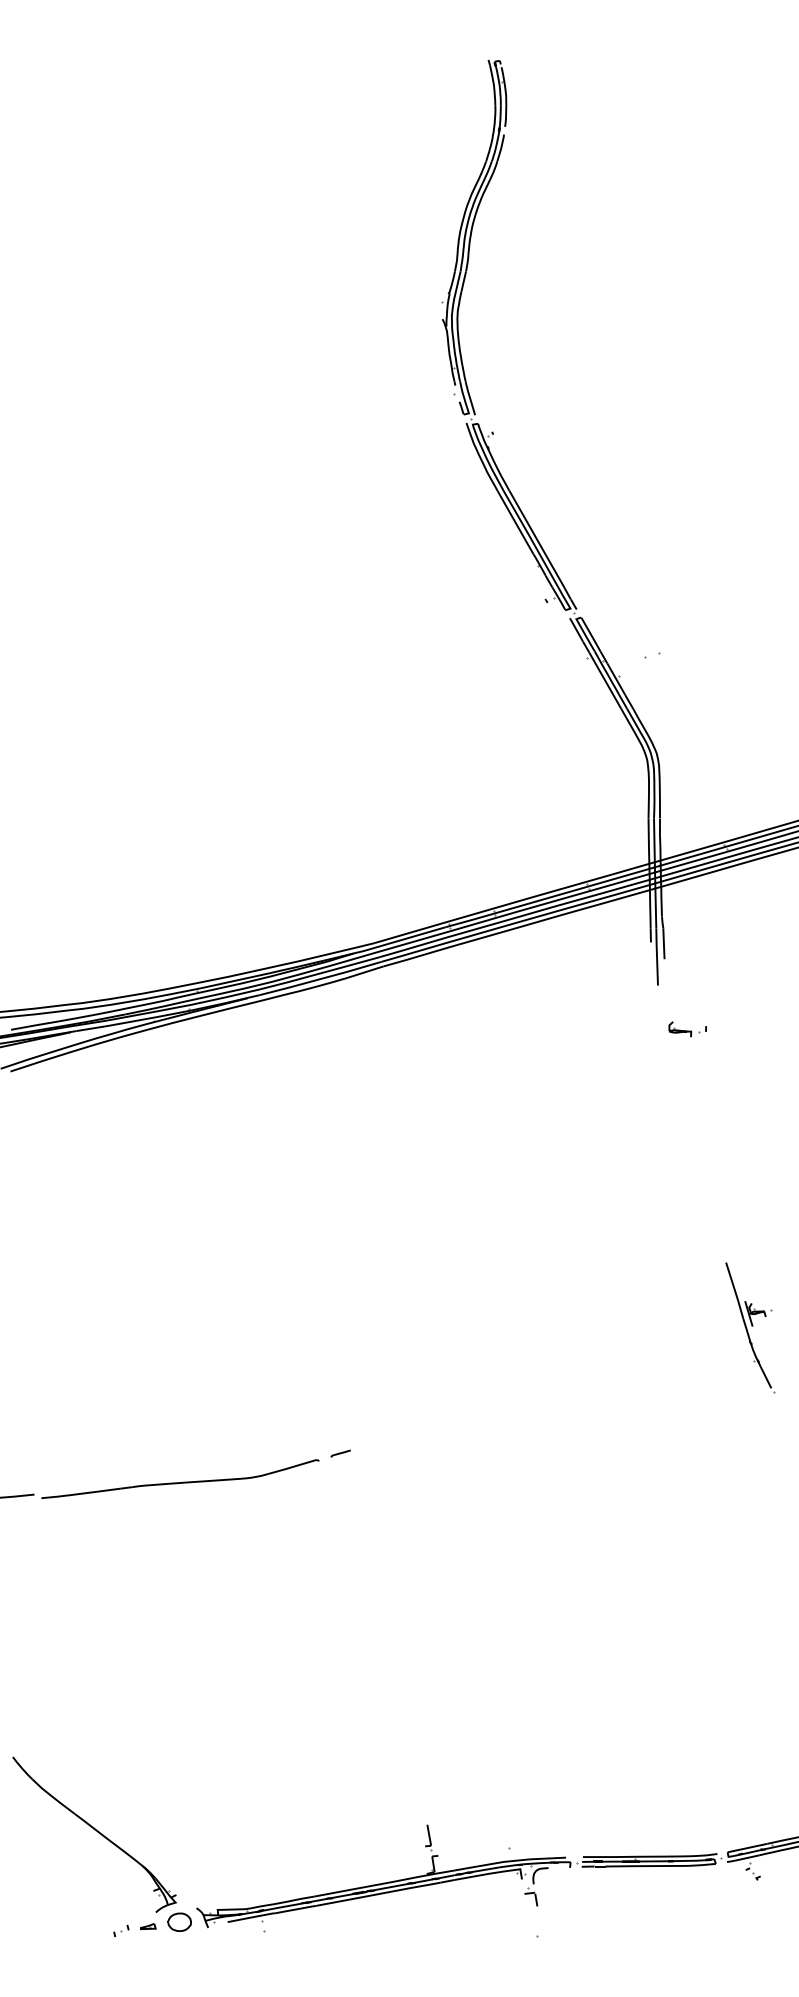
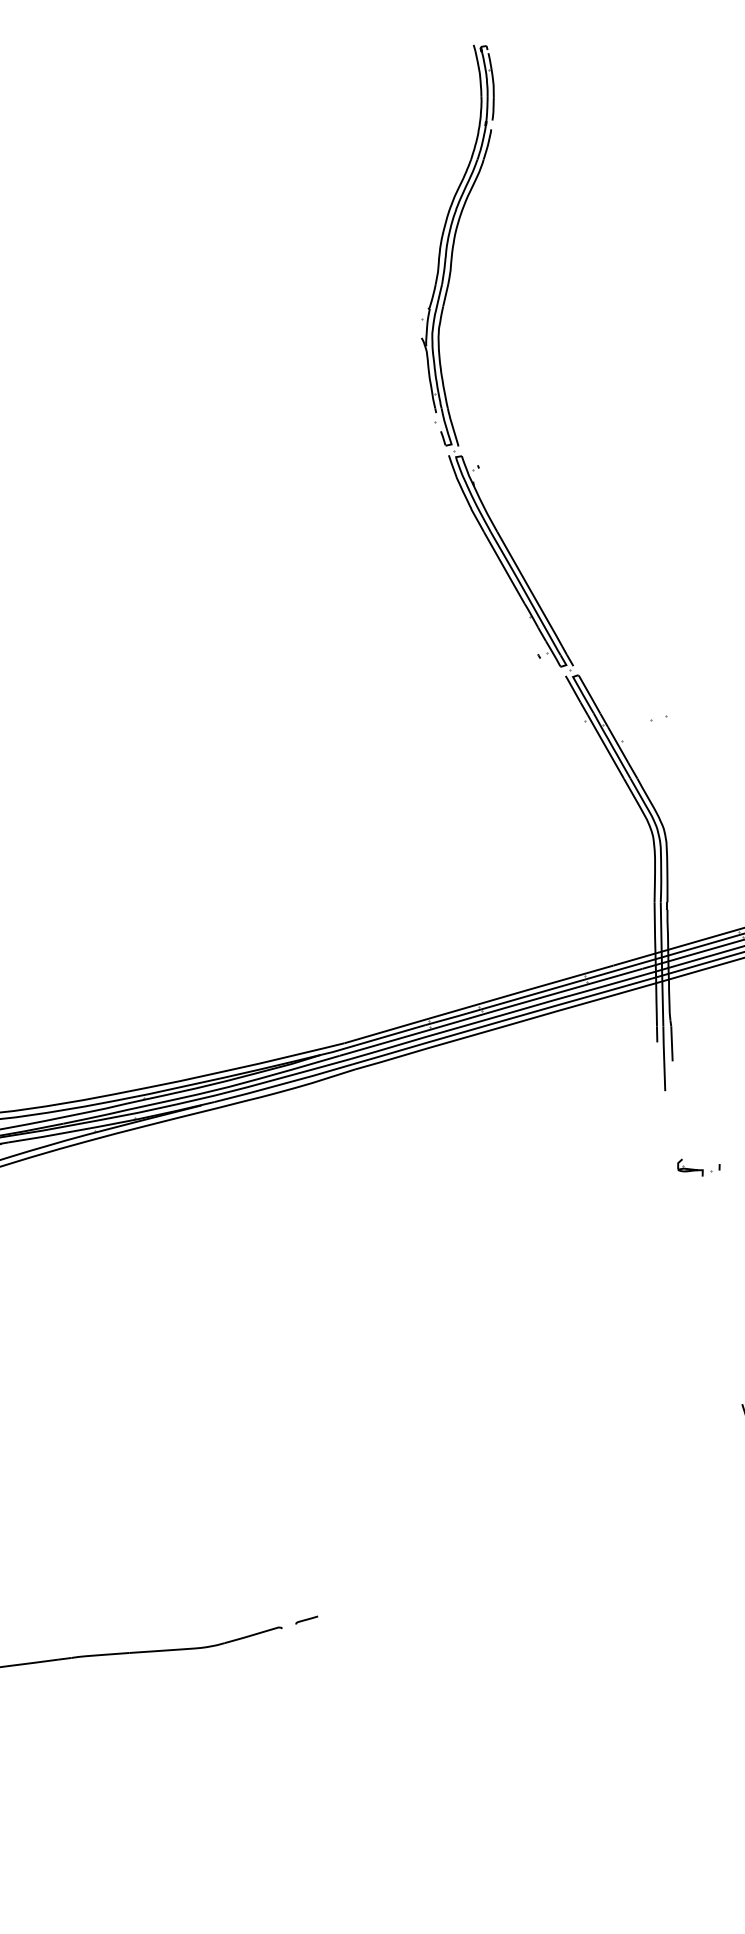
part: (687, 1029) -> (698, 1167), moved

